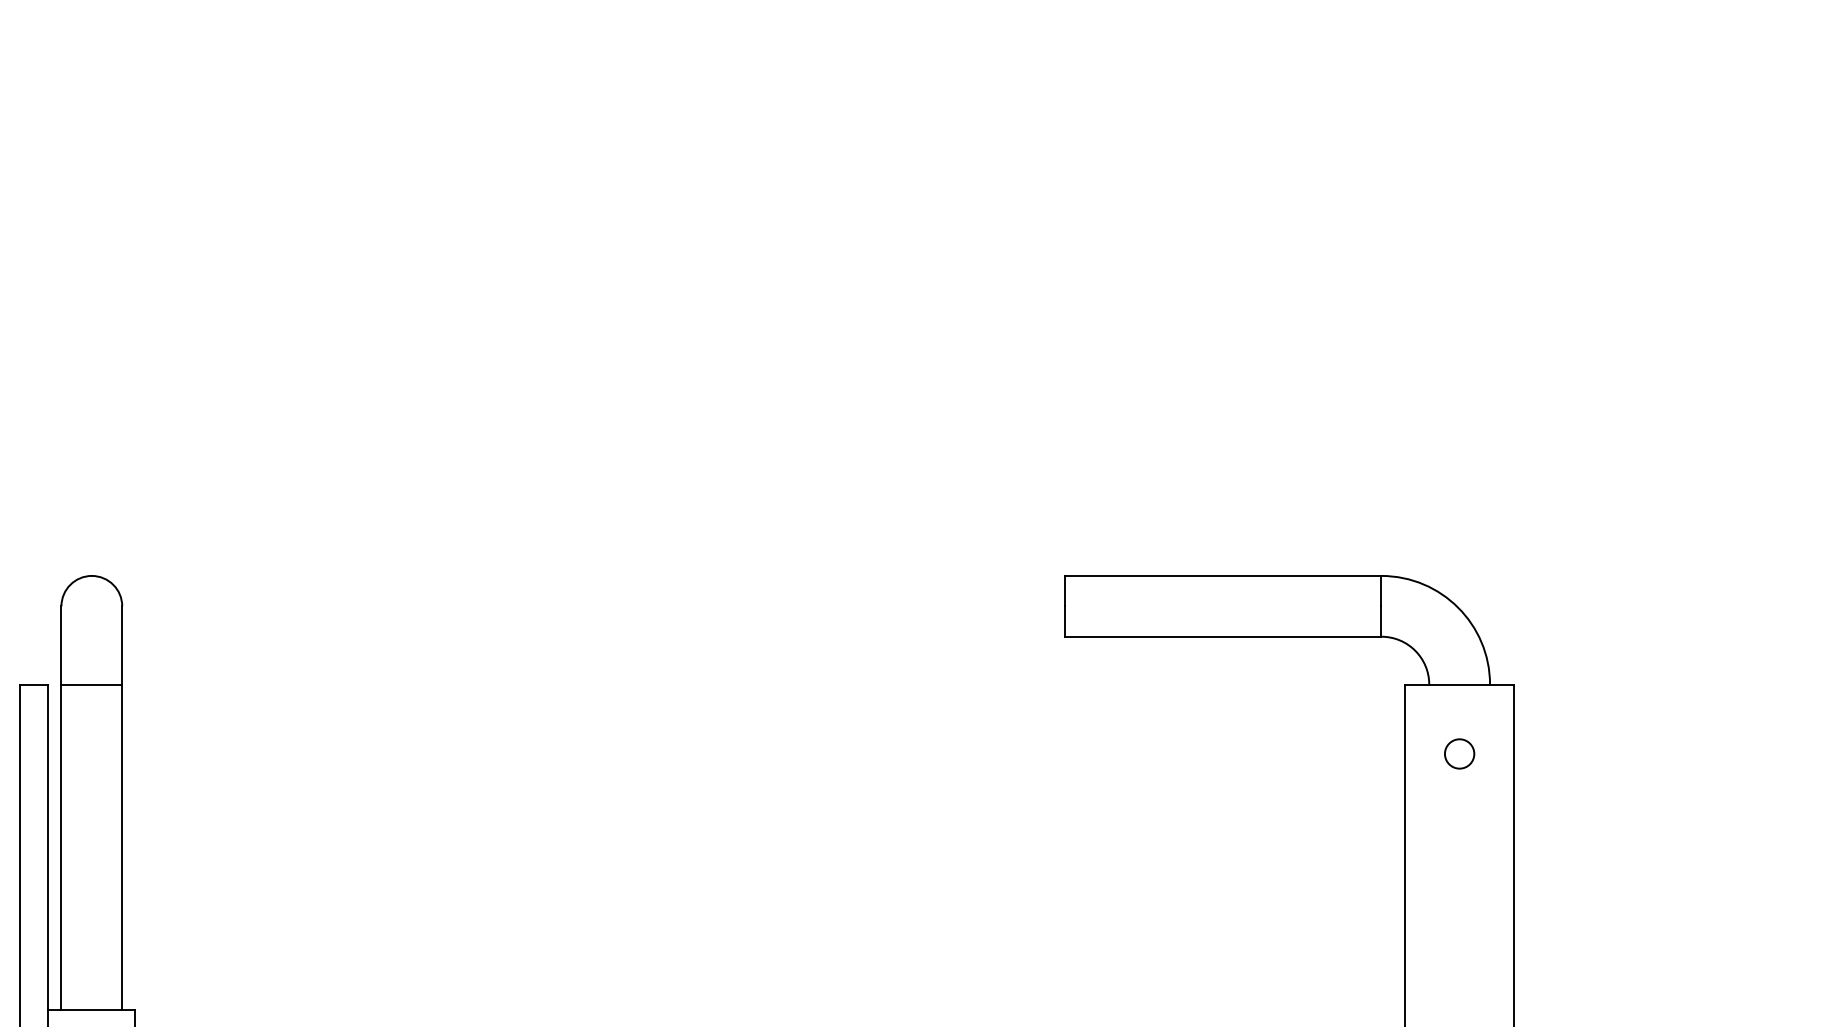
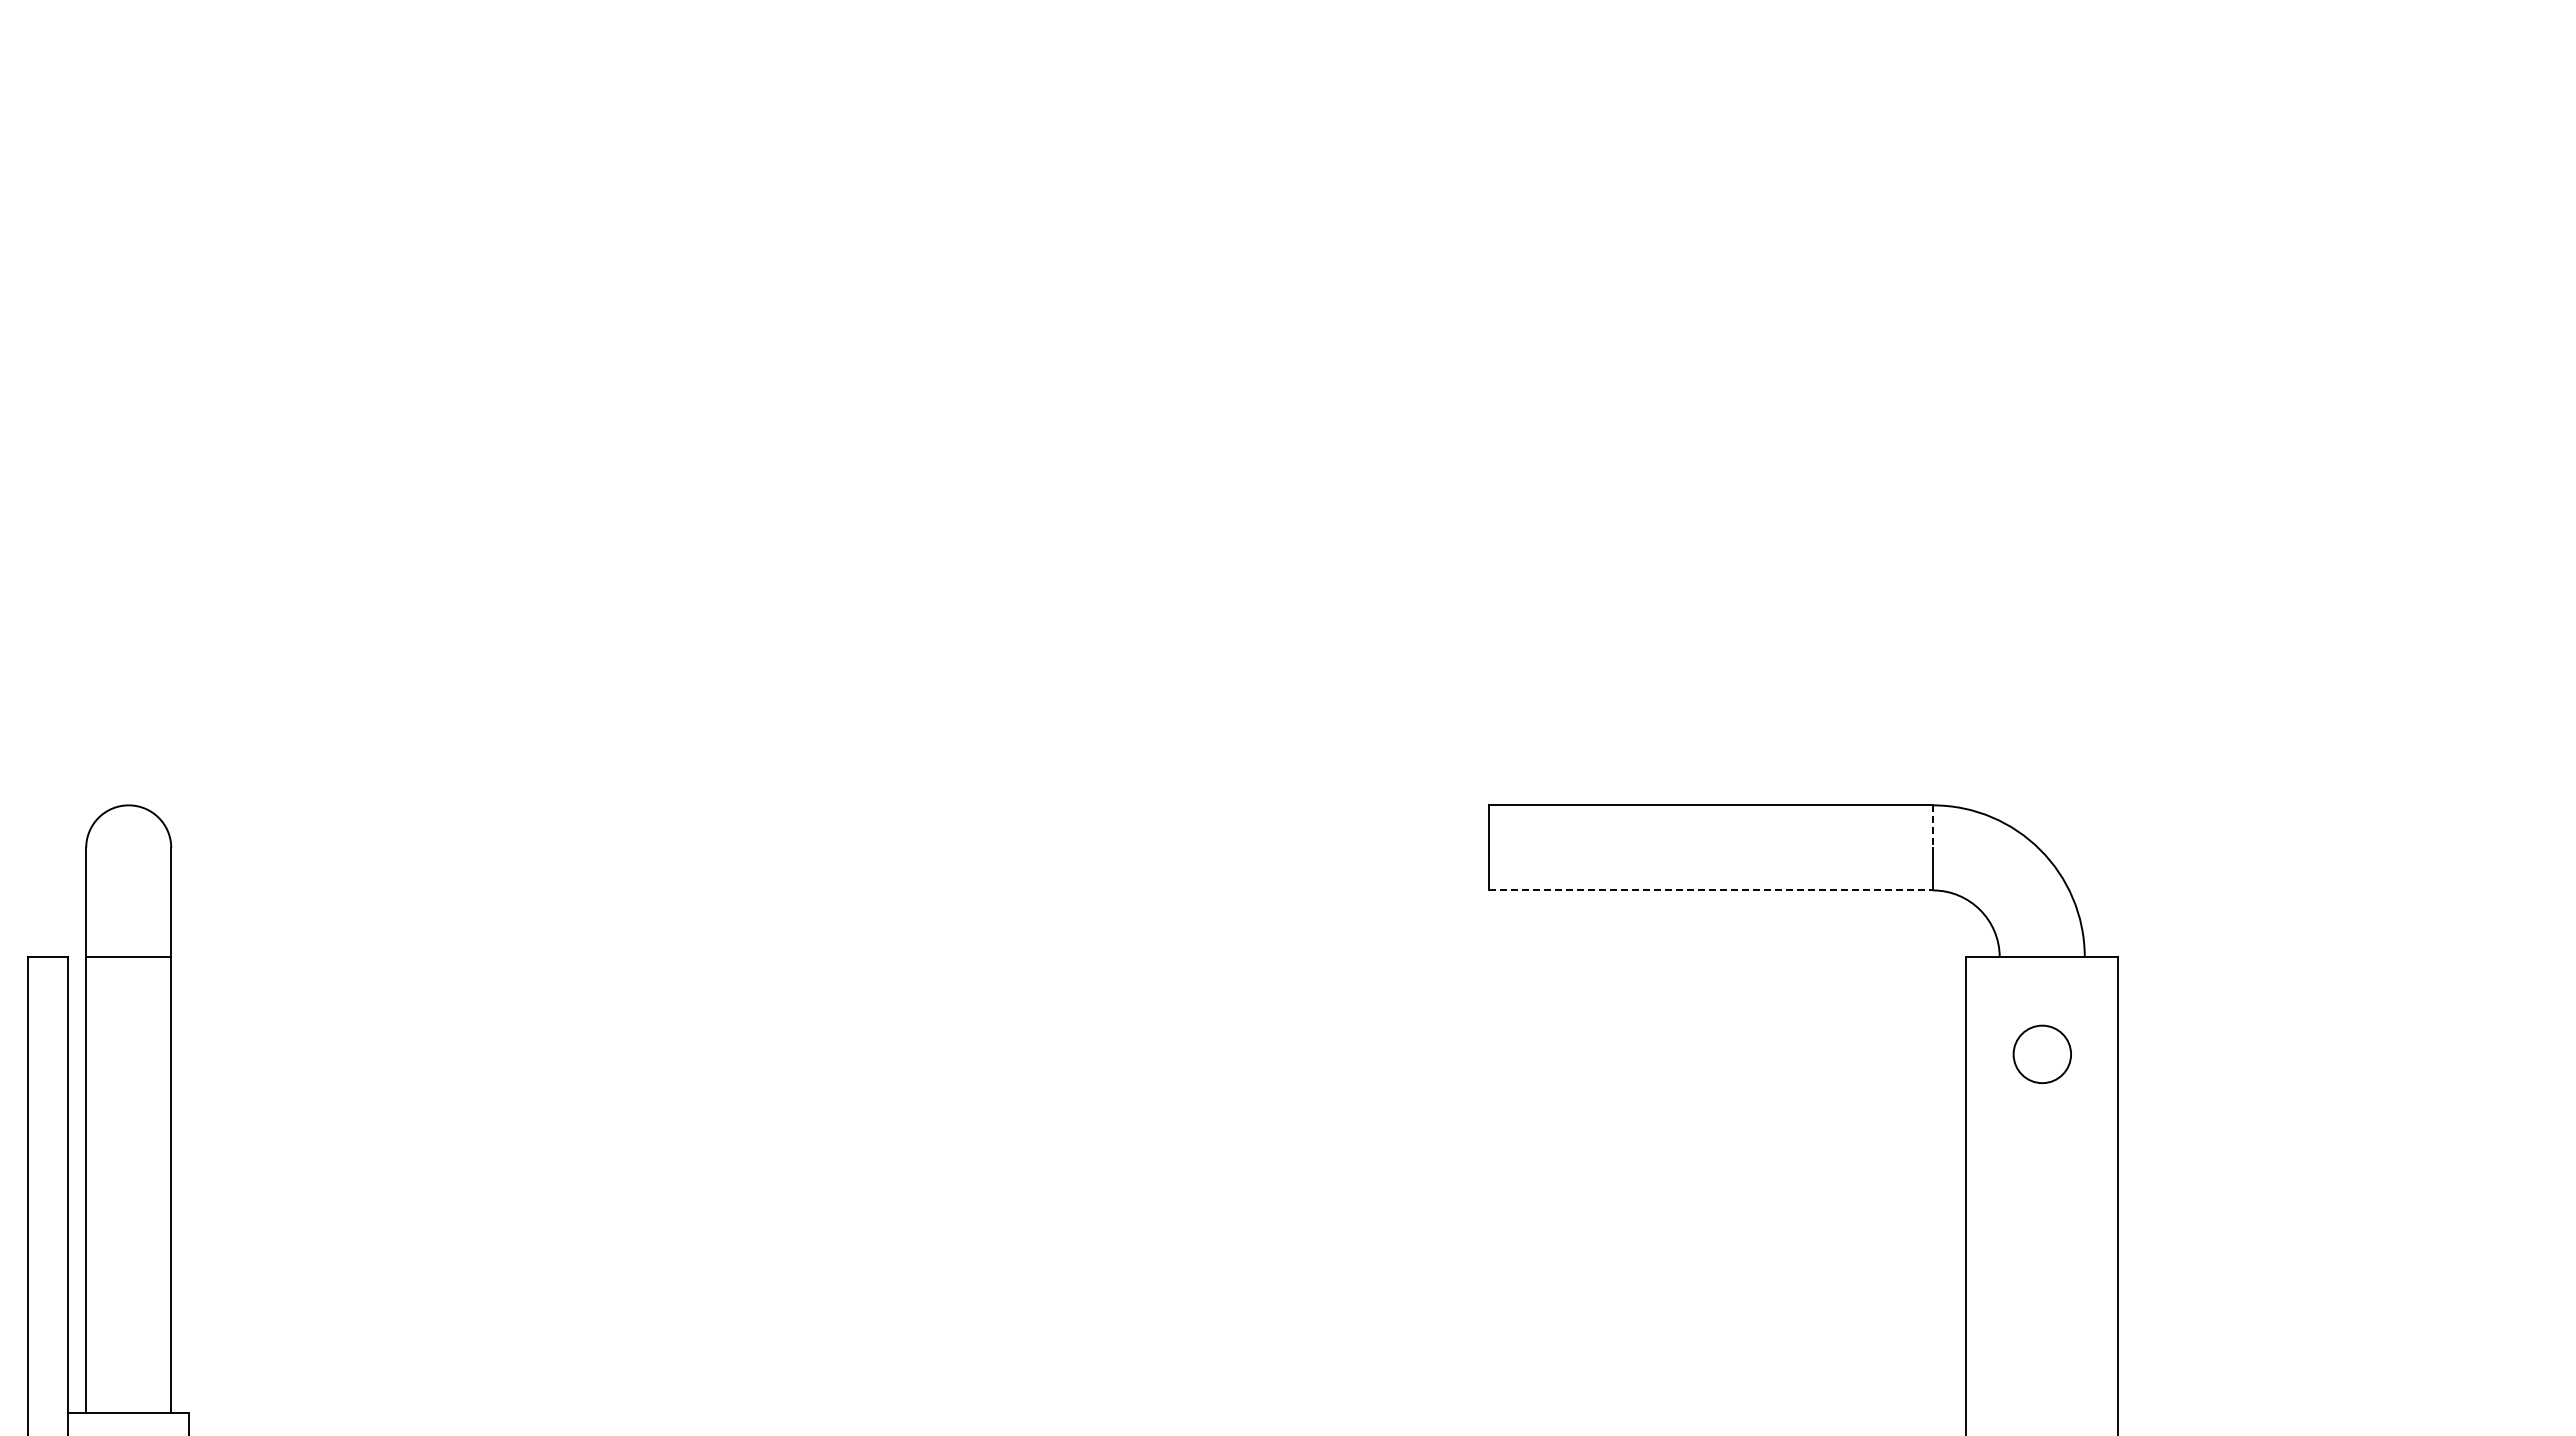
line: (1381, 591) -> (1932, 827), solid -> dashed
line: (1223, 636) -> (1711, 890), solid -> dashed
circle: (1459, 754) -> (2041, 1054), size x1.4

